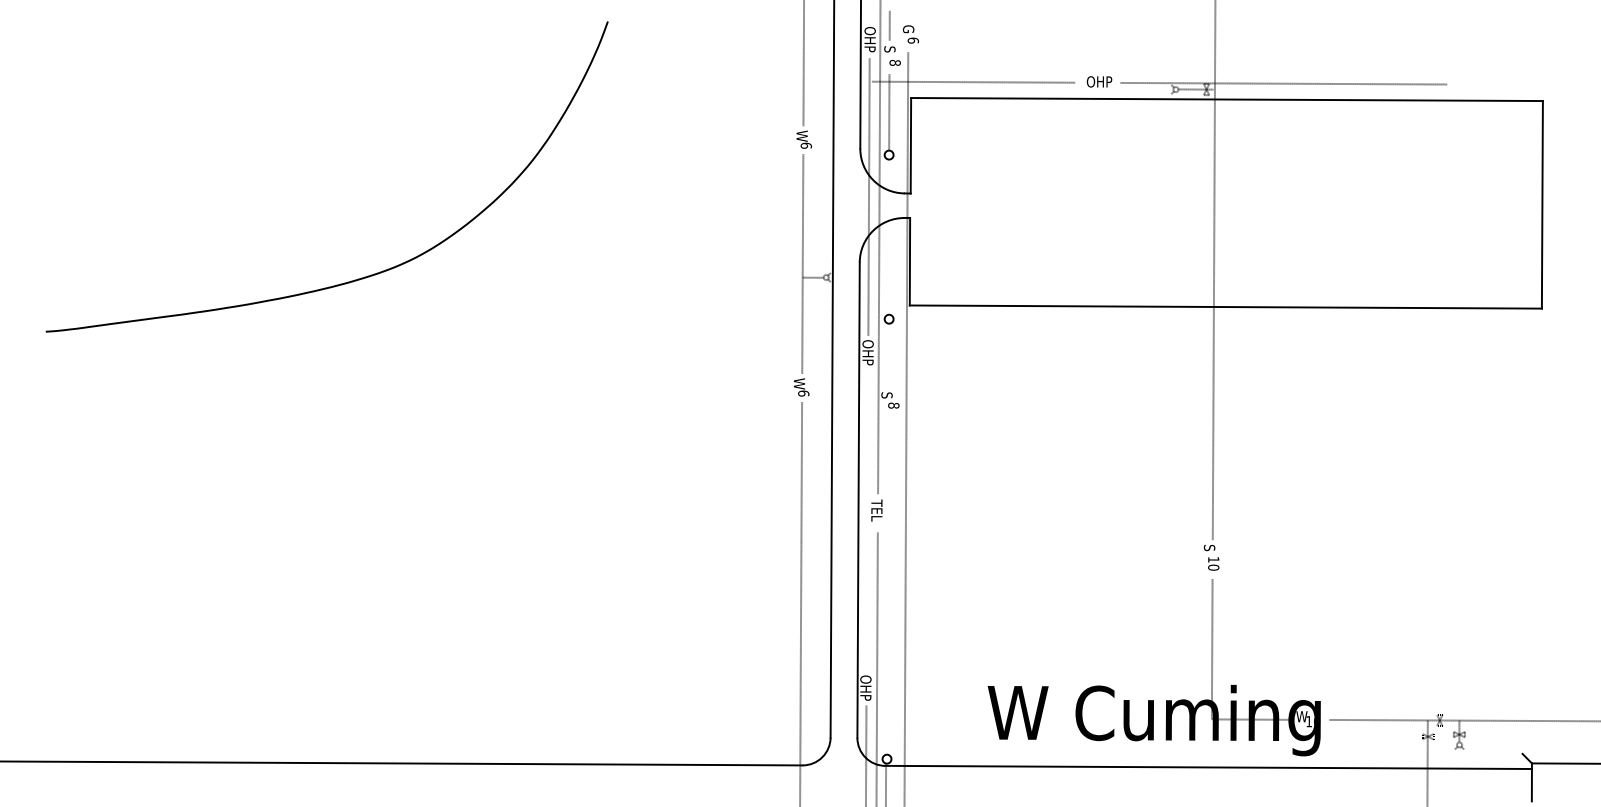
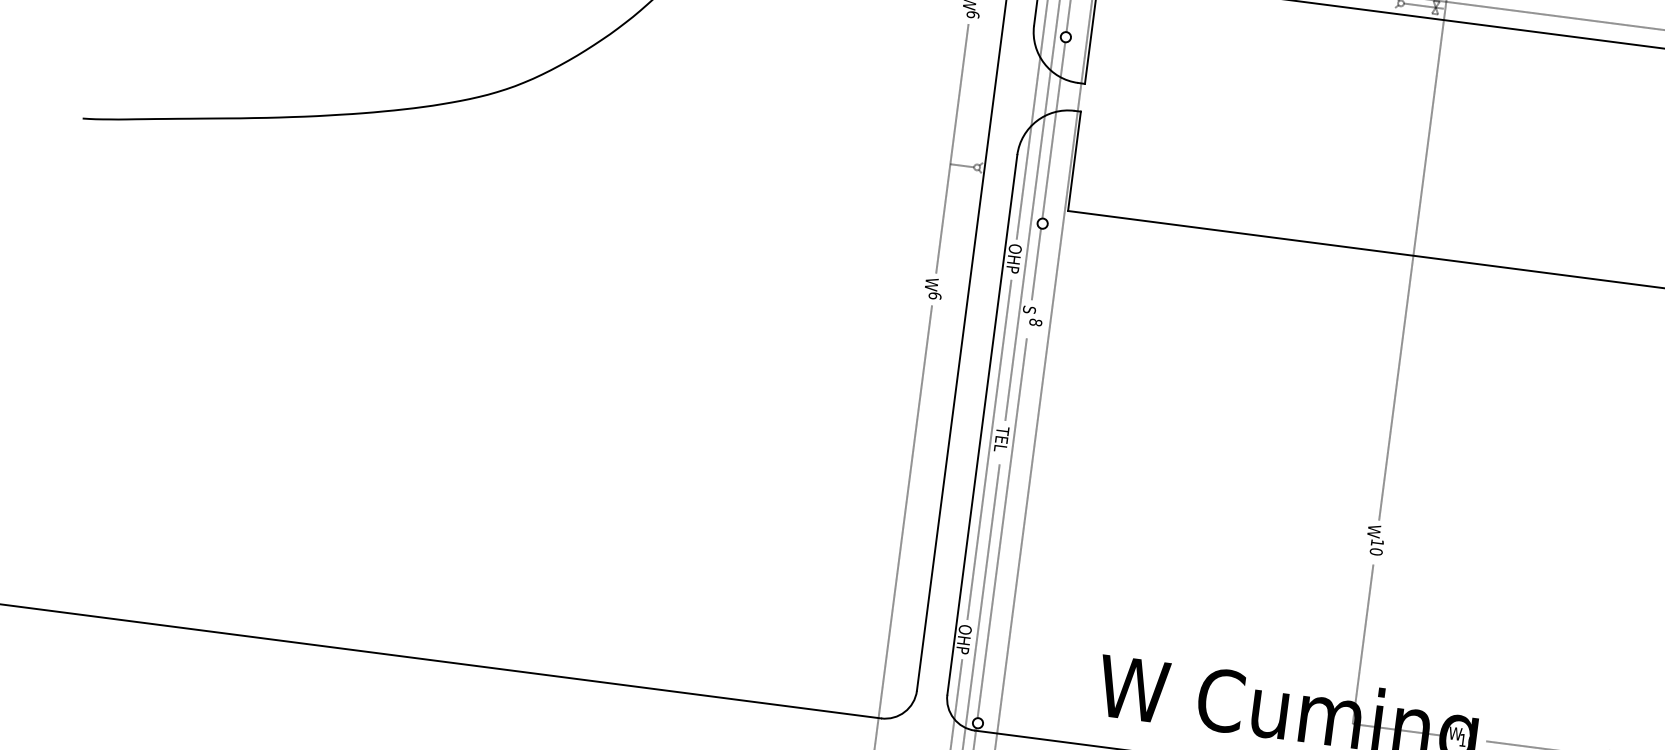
line: (888, 236) -> (1053, 129), added
line: (888, 354) -> (1036, 263), added
line: (867, 520) -> (989, 449), added
text: (1209, 549) -> (1374, 530), S -> W
line: (886, 587) -> (1001, 528), added

